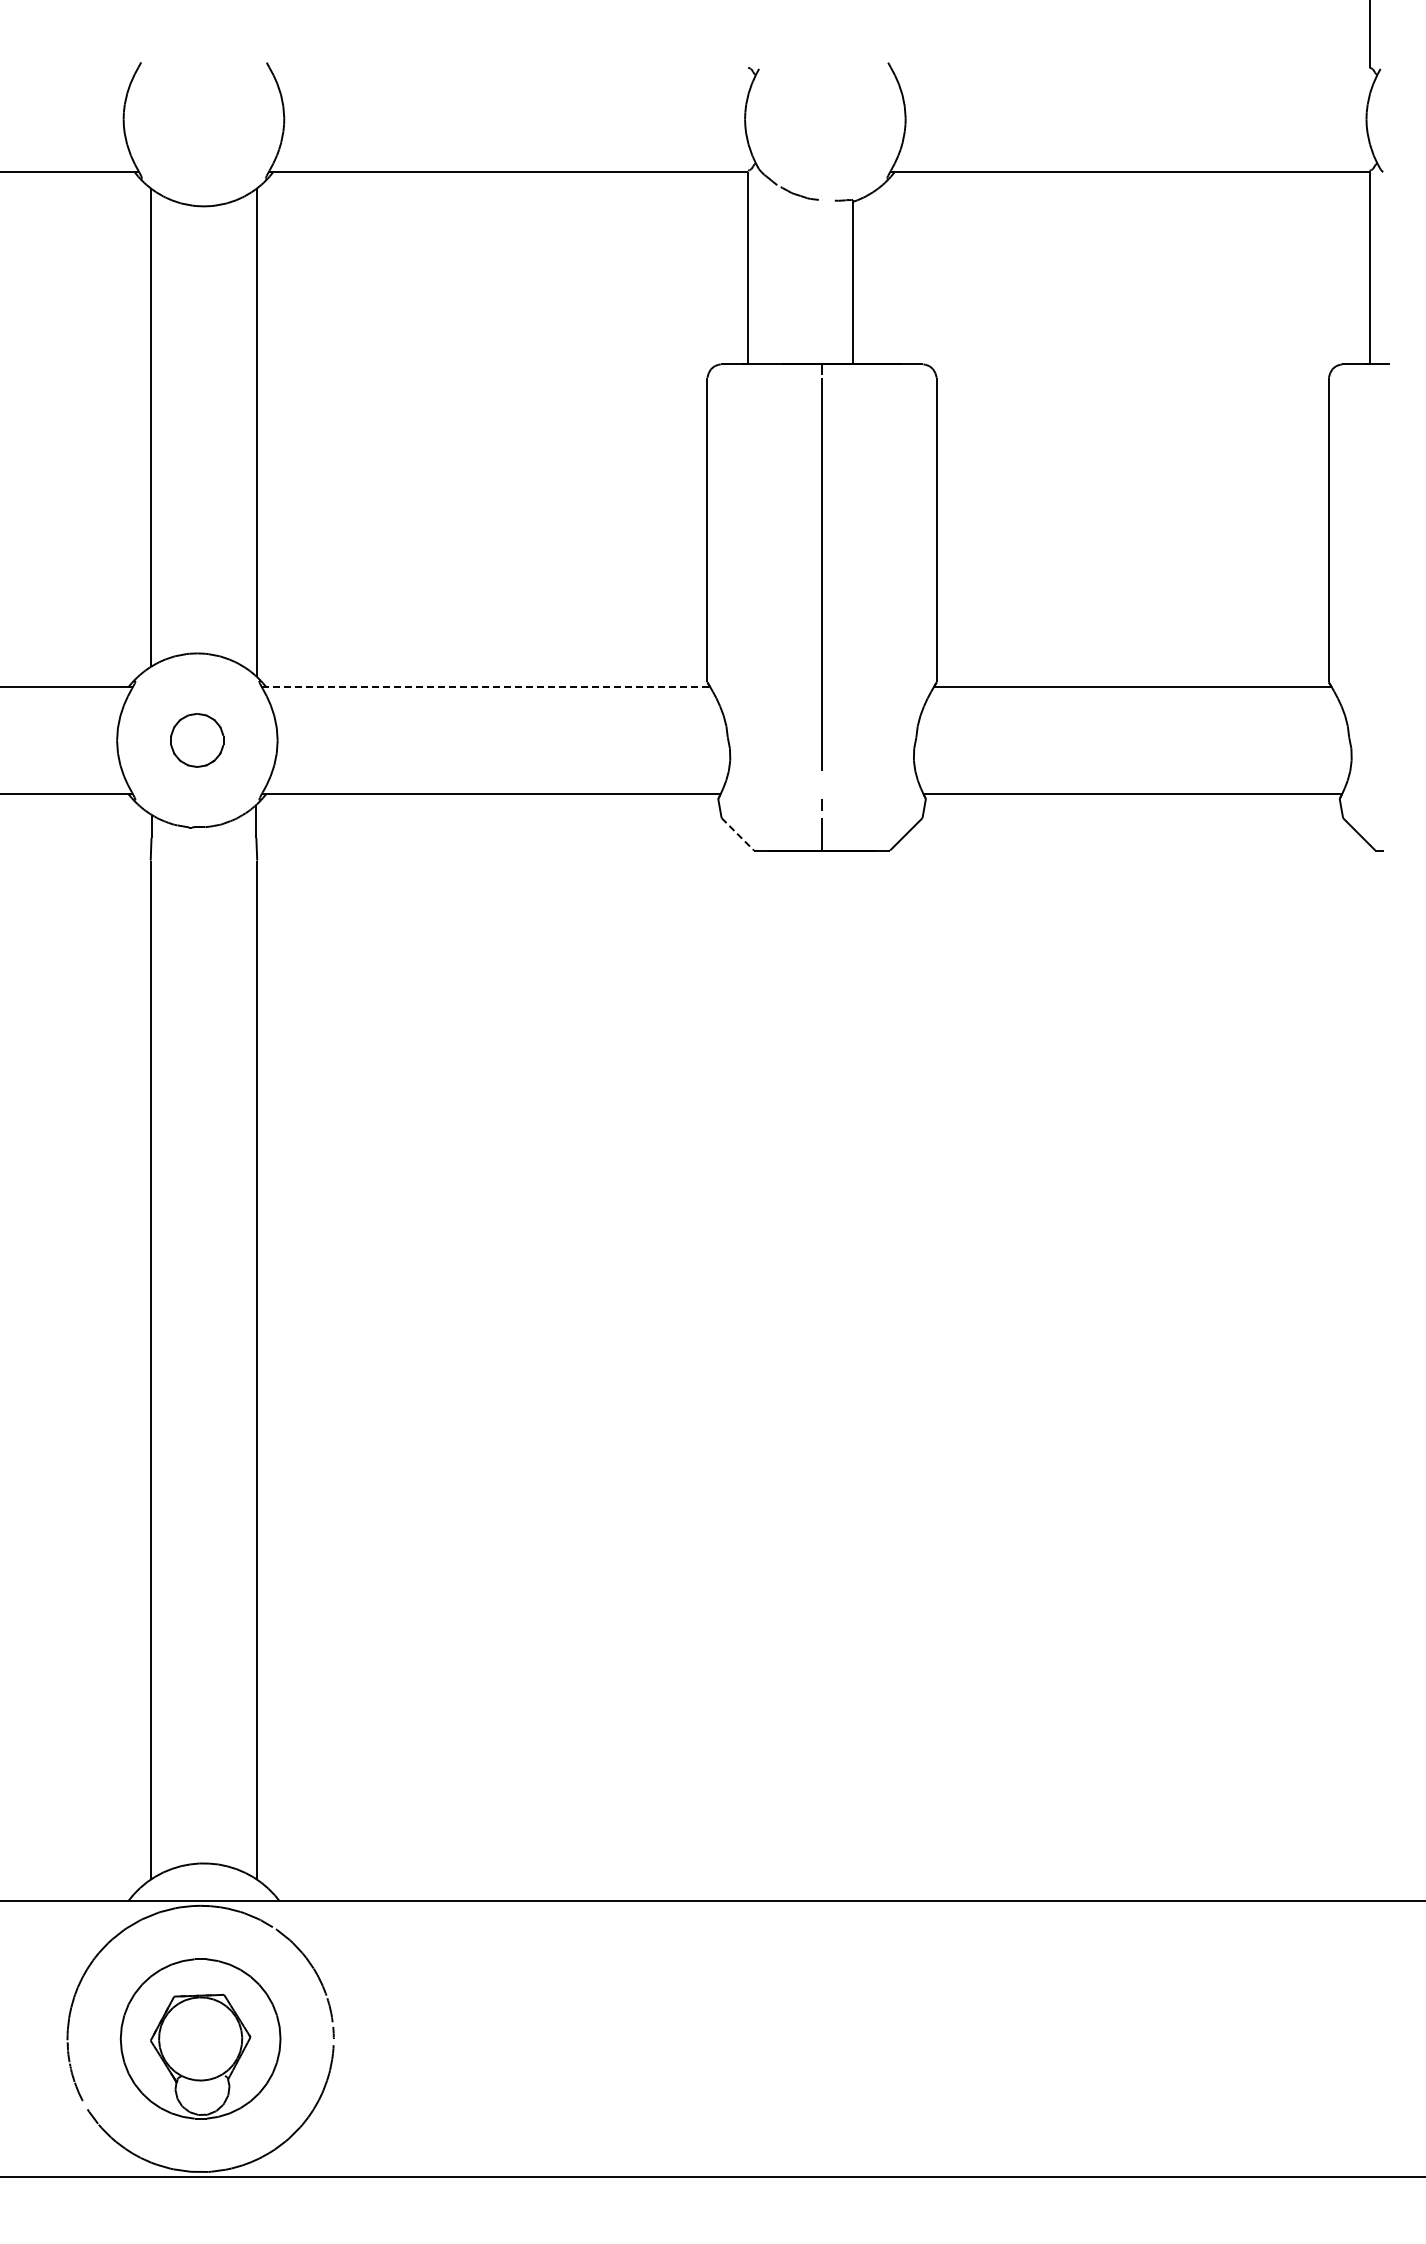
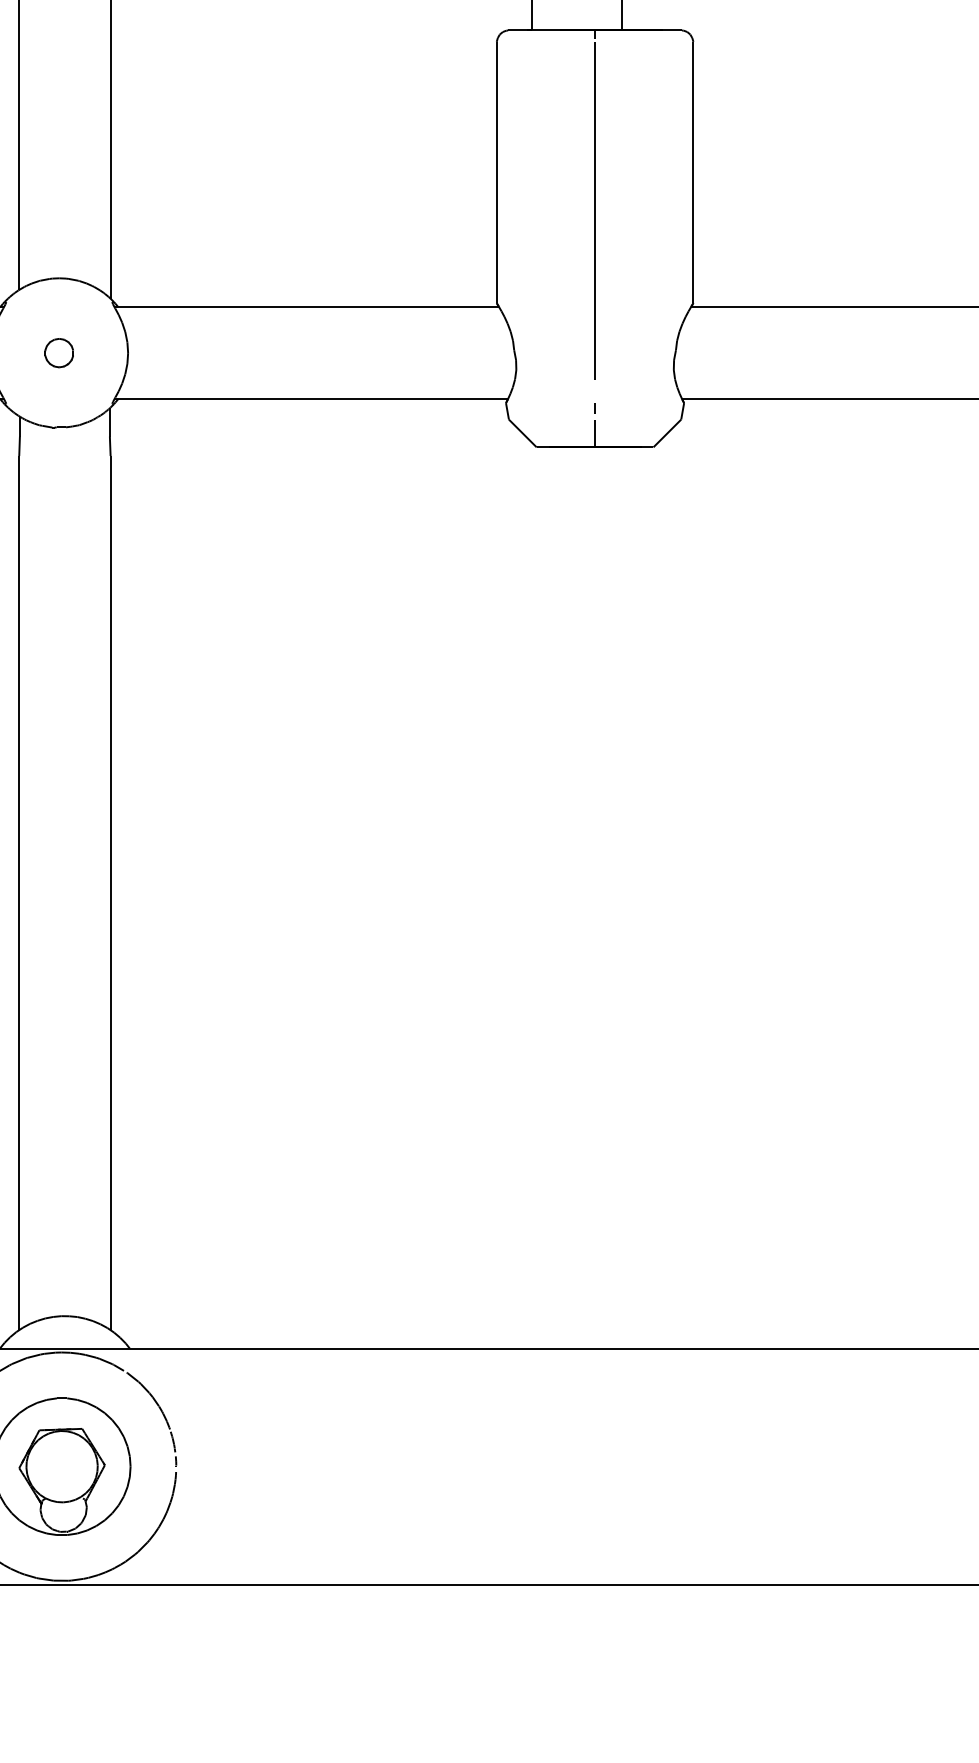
line: (486, 687) -> (307, 307), dashed -> solid
part: (197, 740) -> (59, 352), size x0.62
line: (737, 834) -> (522, 433), dashed -> solid

